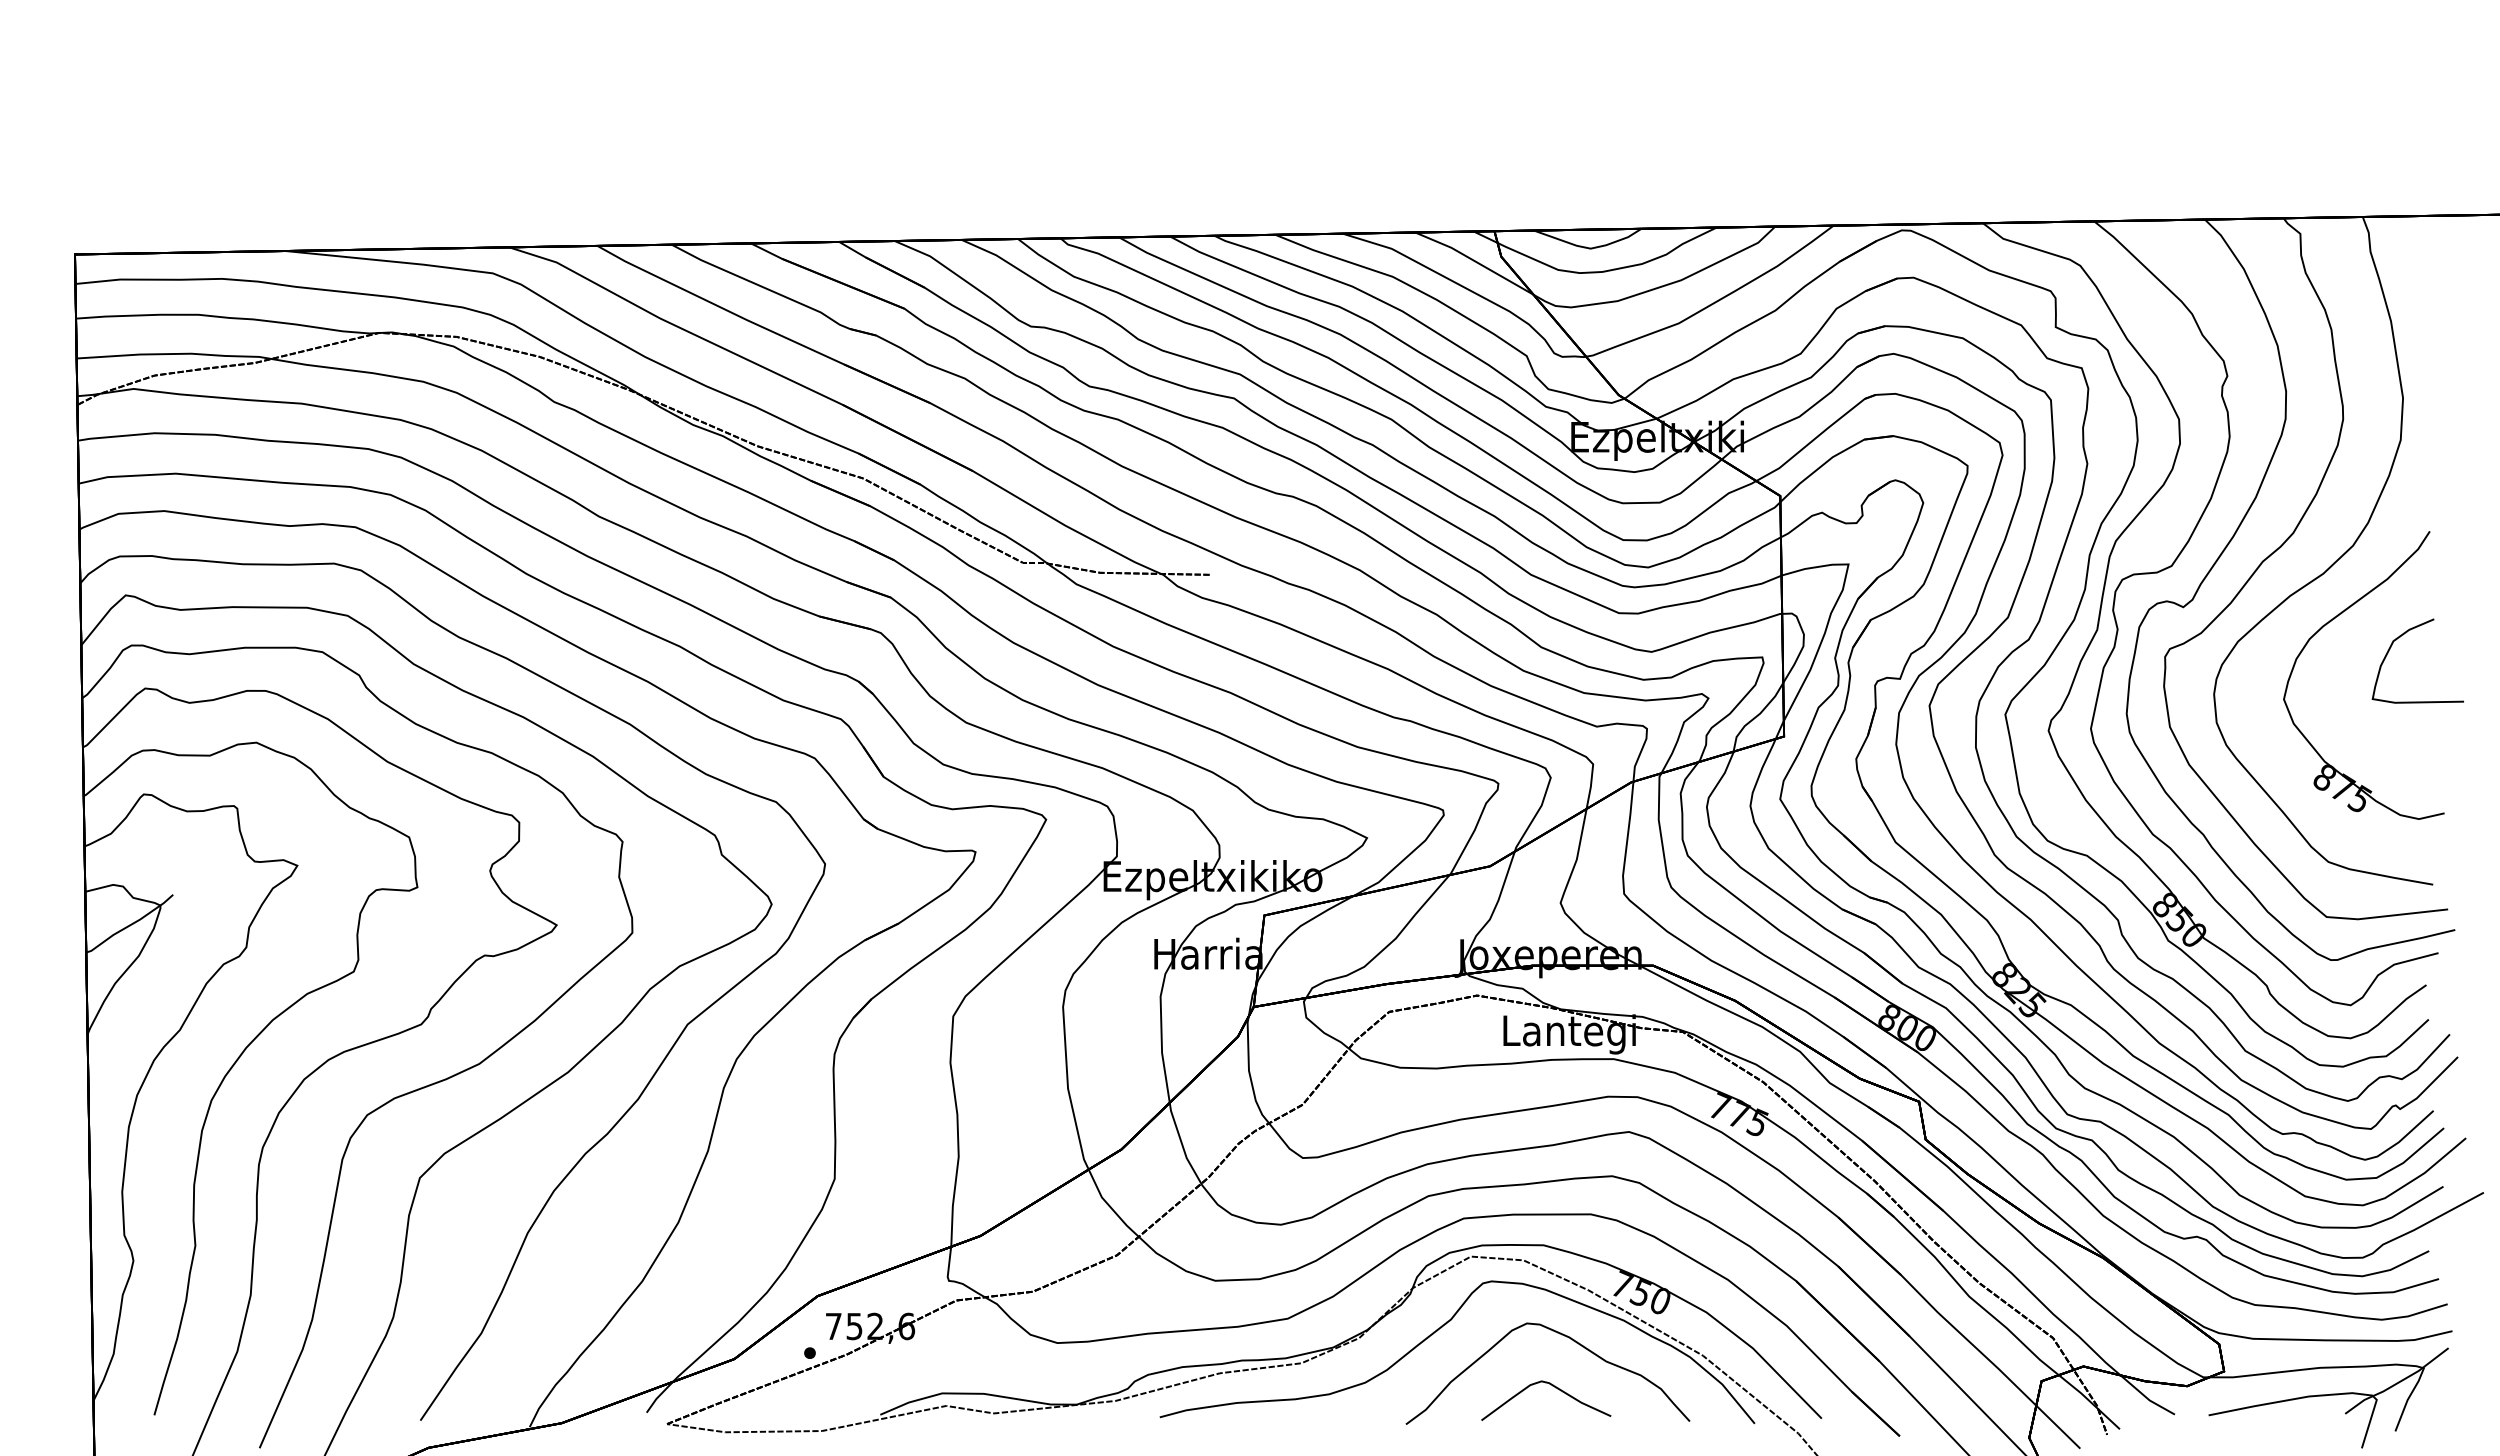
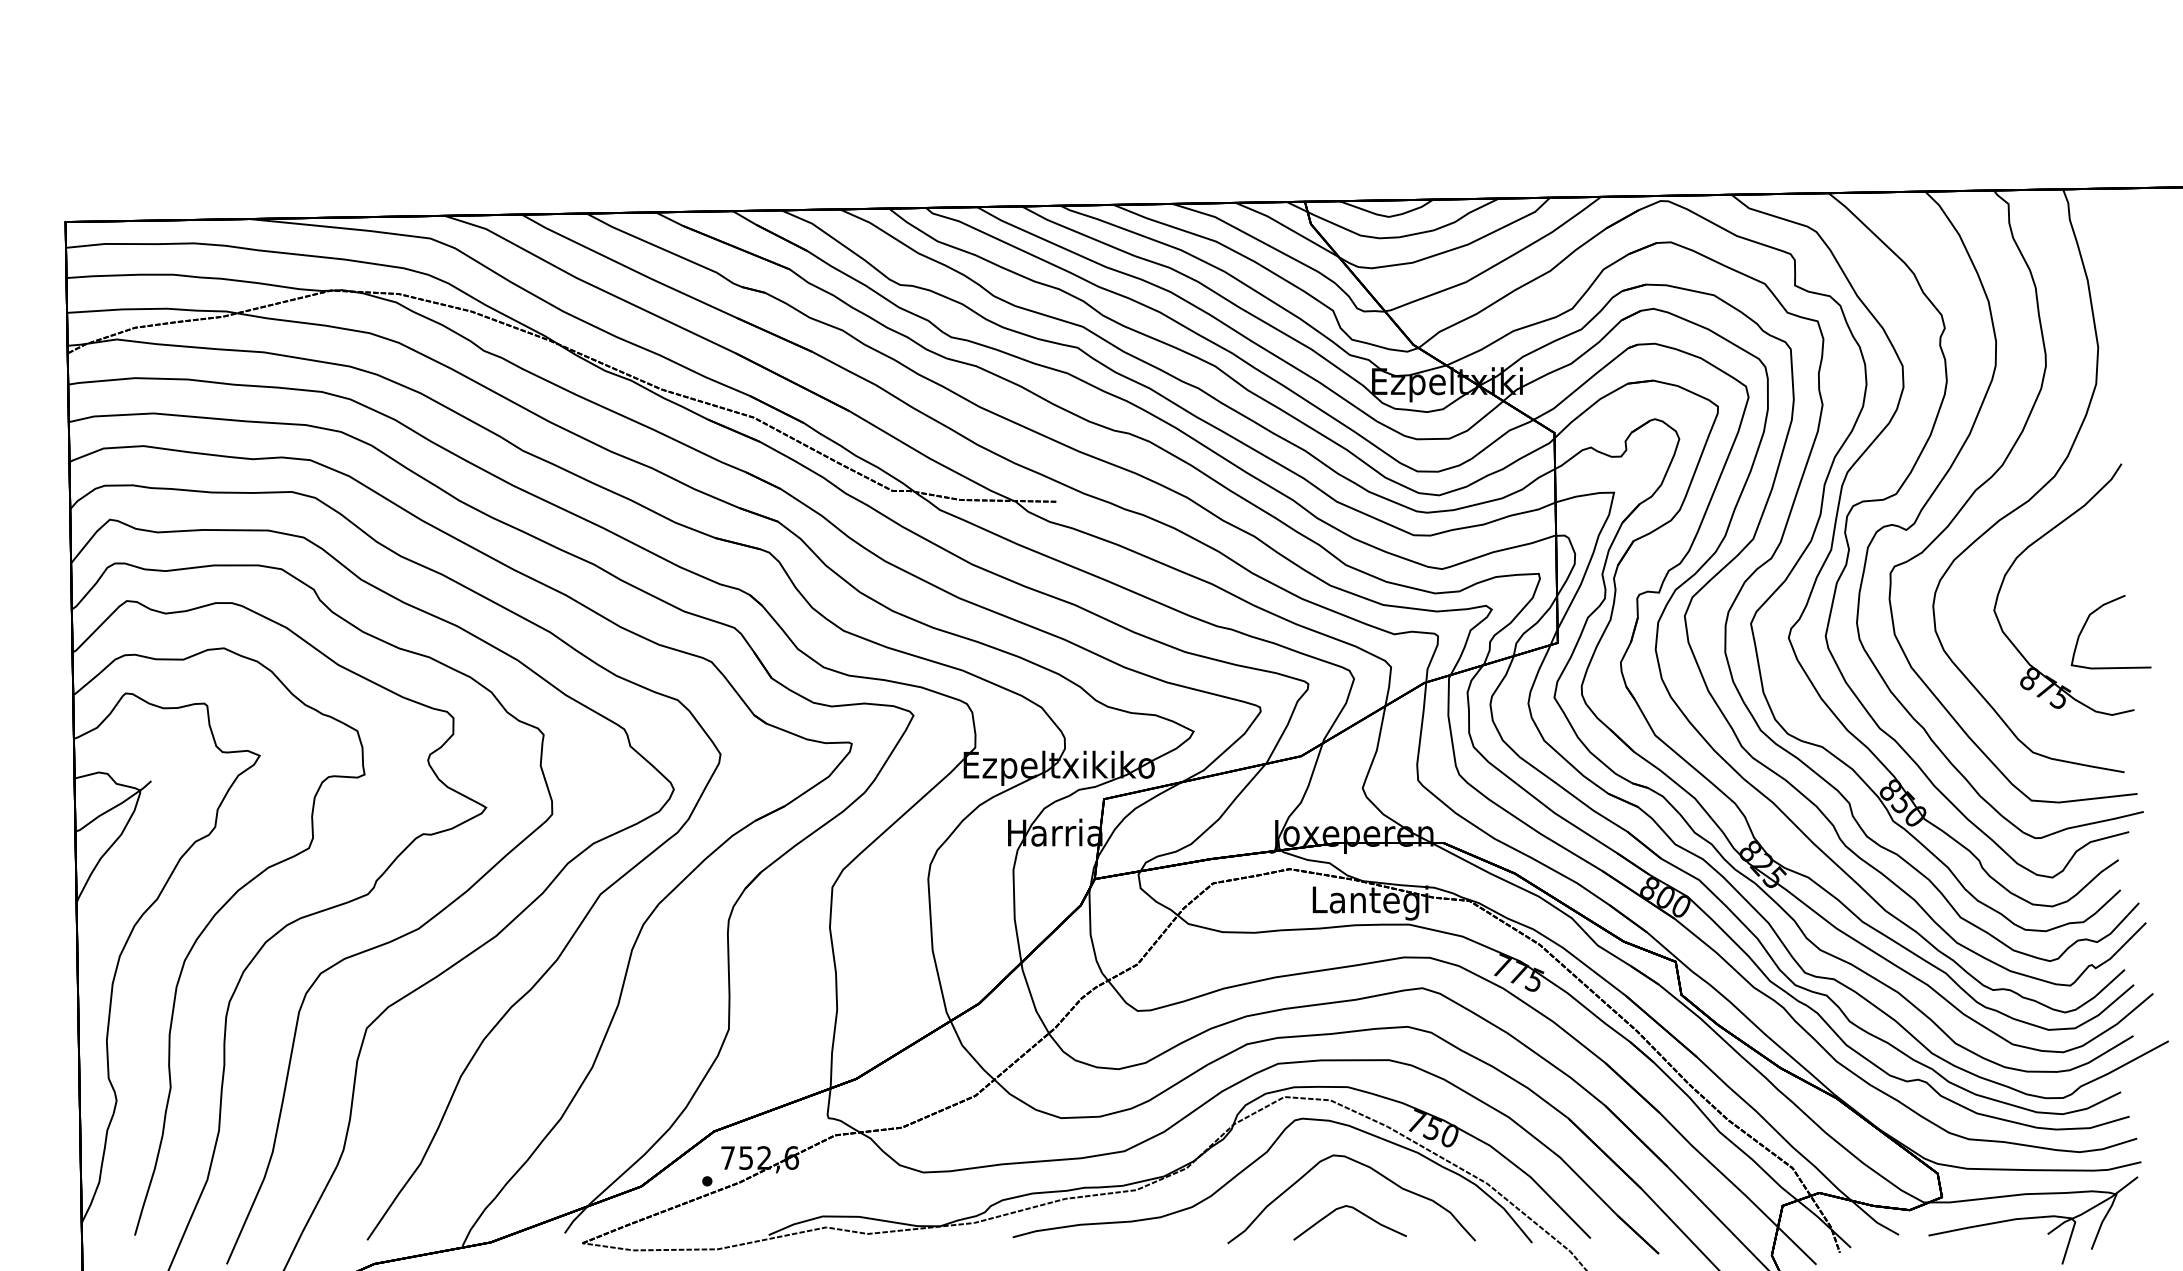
curve: (2400, 637) -> (2096, 611), moved

